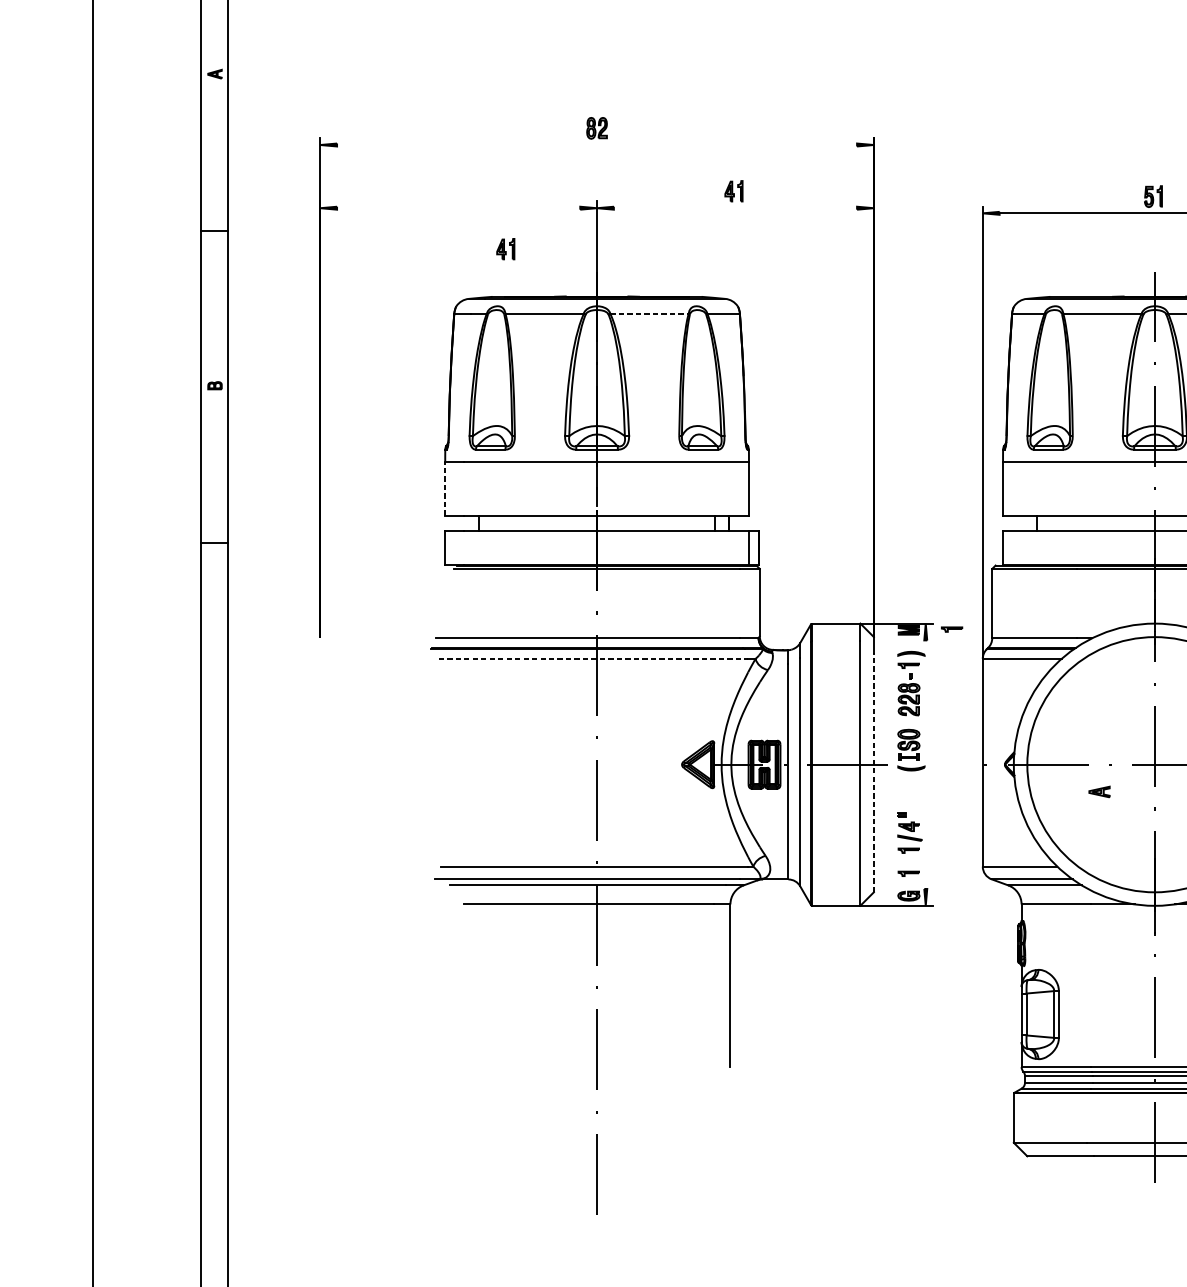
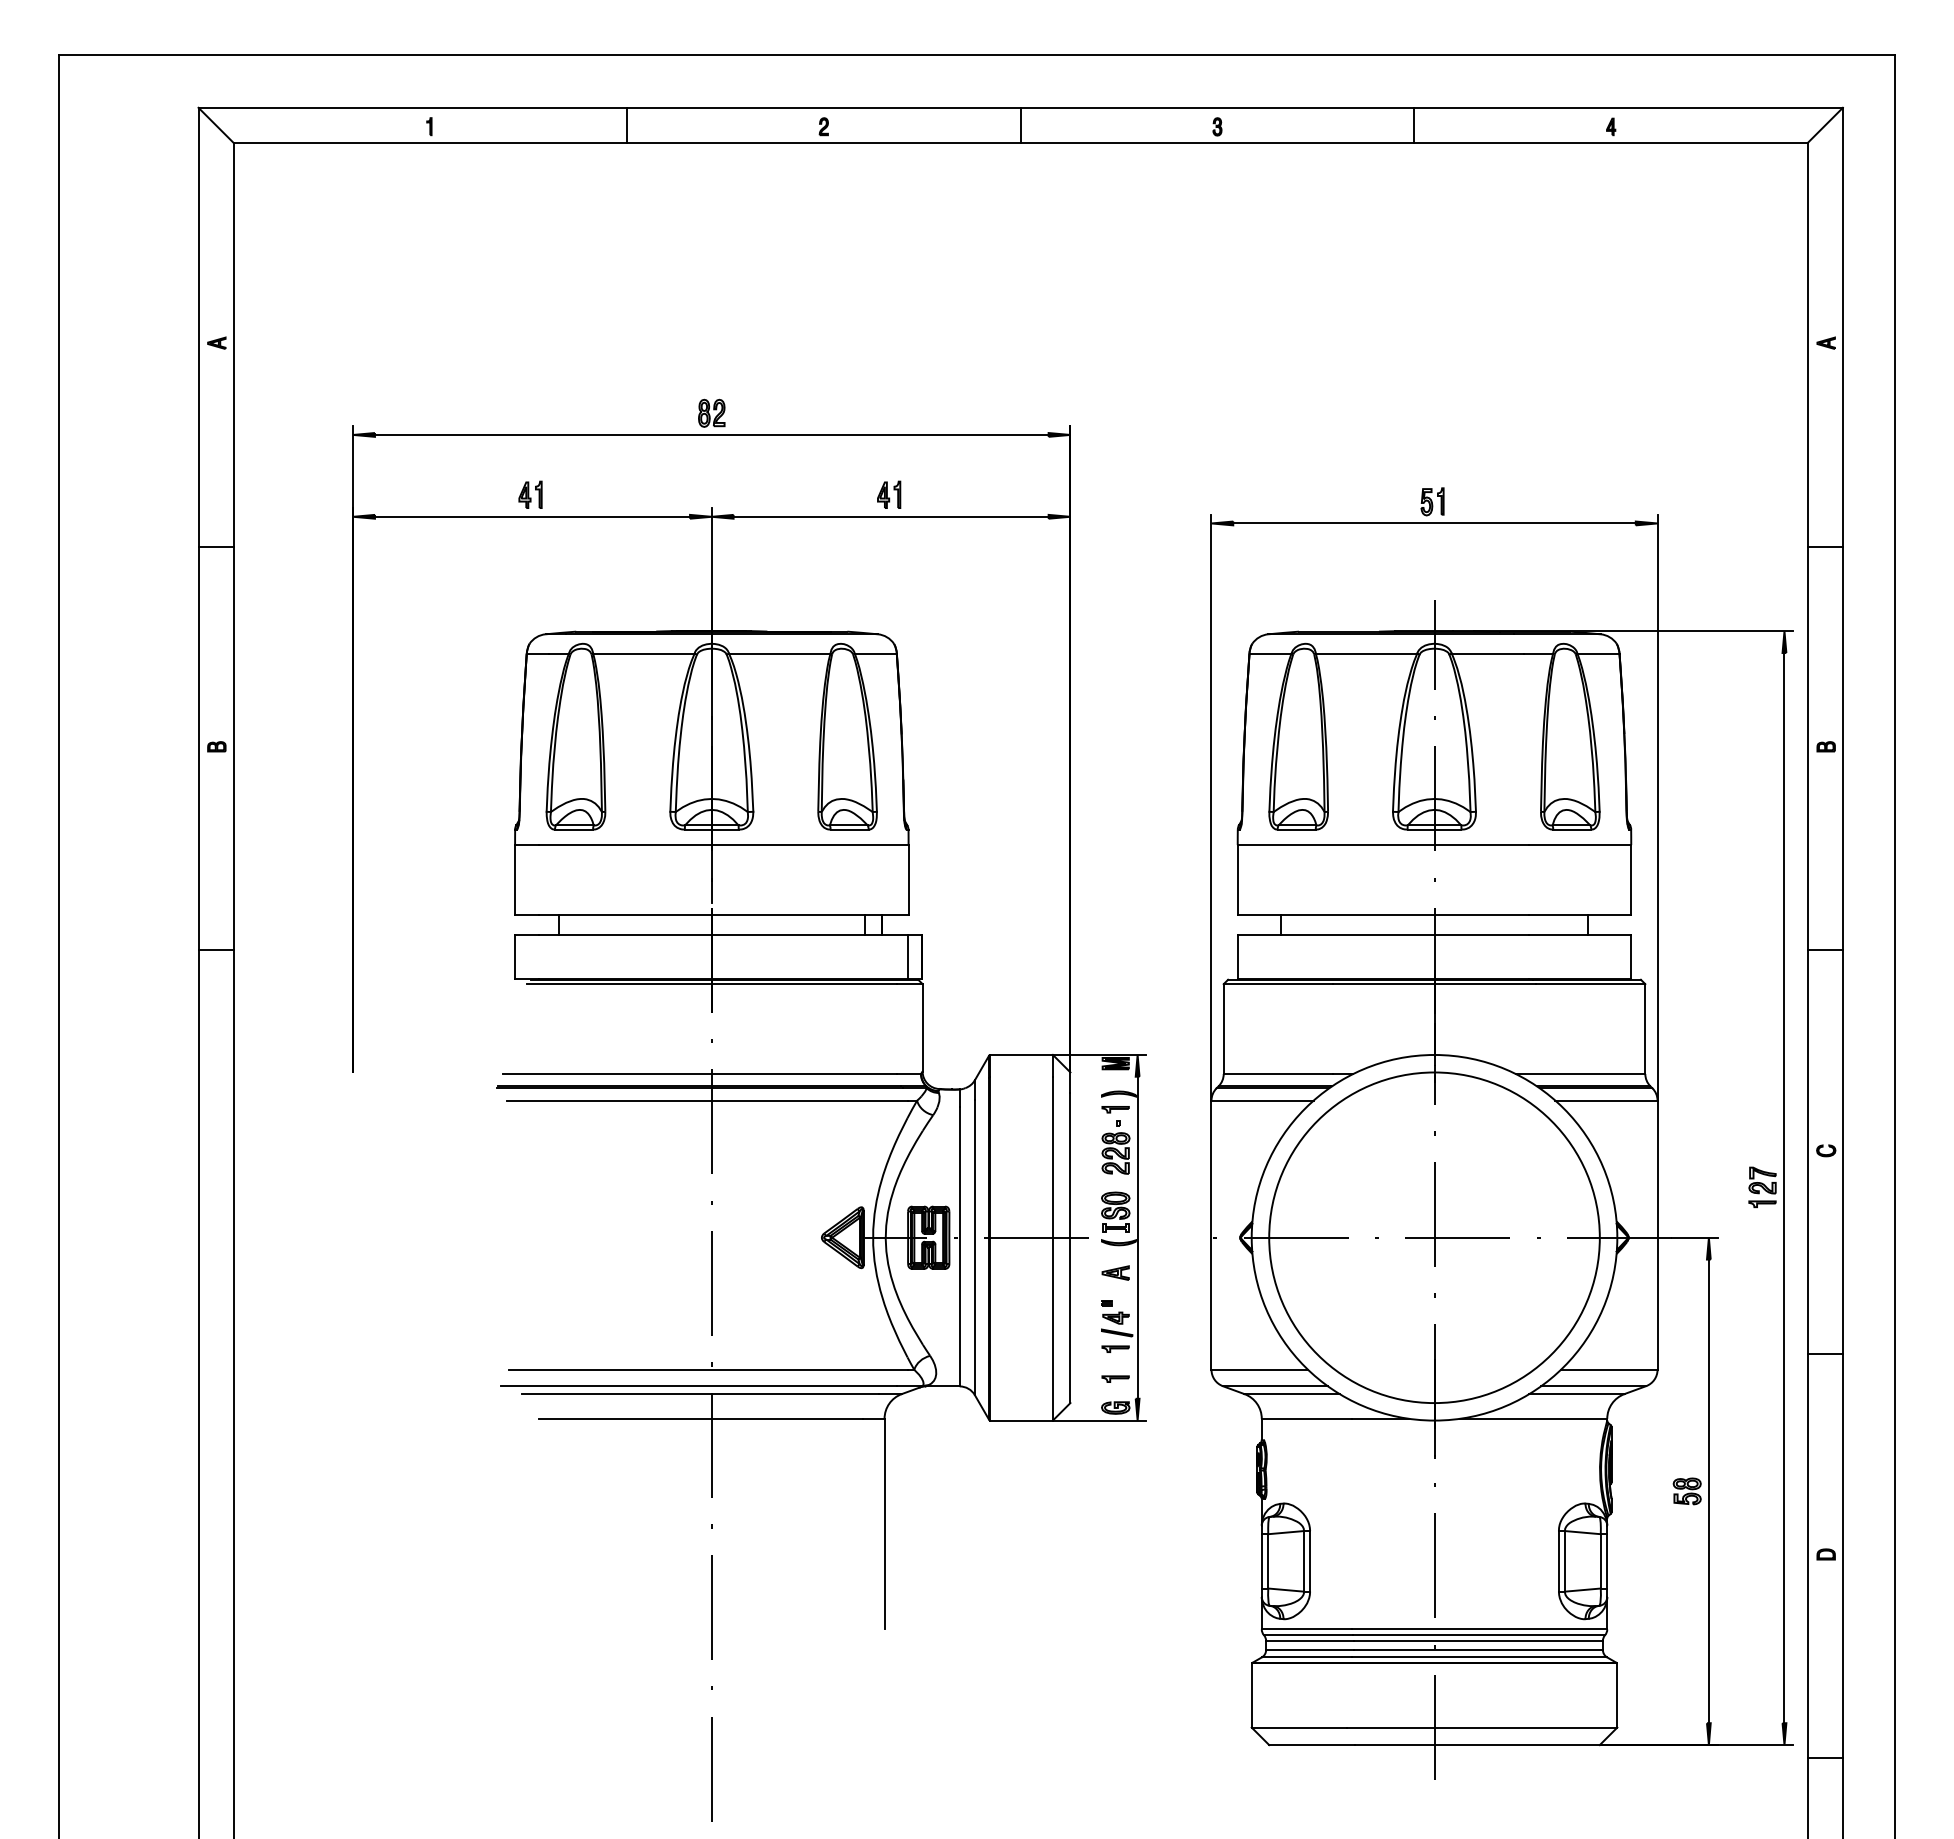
line: (596, 144) -> (711, 434), added
line: (458, 207) -> (532, 516), added
line: (735, 207) -> (890, 516), added
part: (505, 248) -> (530, 494), moved
line: (649, 313) -> (779, 653), dashed -> solid
line: (445, 488) -> (515, 880), dashed -> solid
part: (951, 629) -> (1171, 1062), removed
line: (593, 658) -> (707, 1100), dashed -> solid
line: (925, 764) -> (1137, 1237), added
line: (873, 772) -> (1070, 1247), dashed -> solid
part: (1099, 791) -> (1115, 1272), moved

